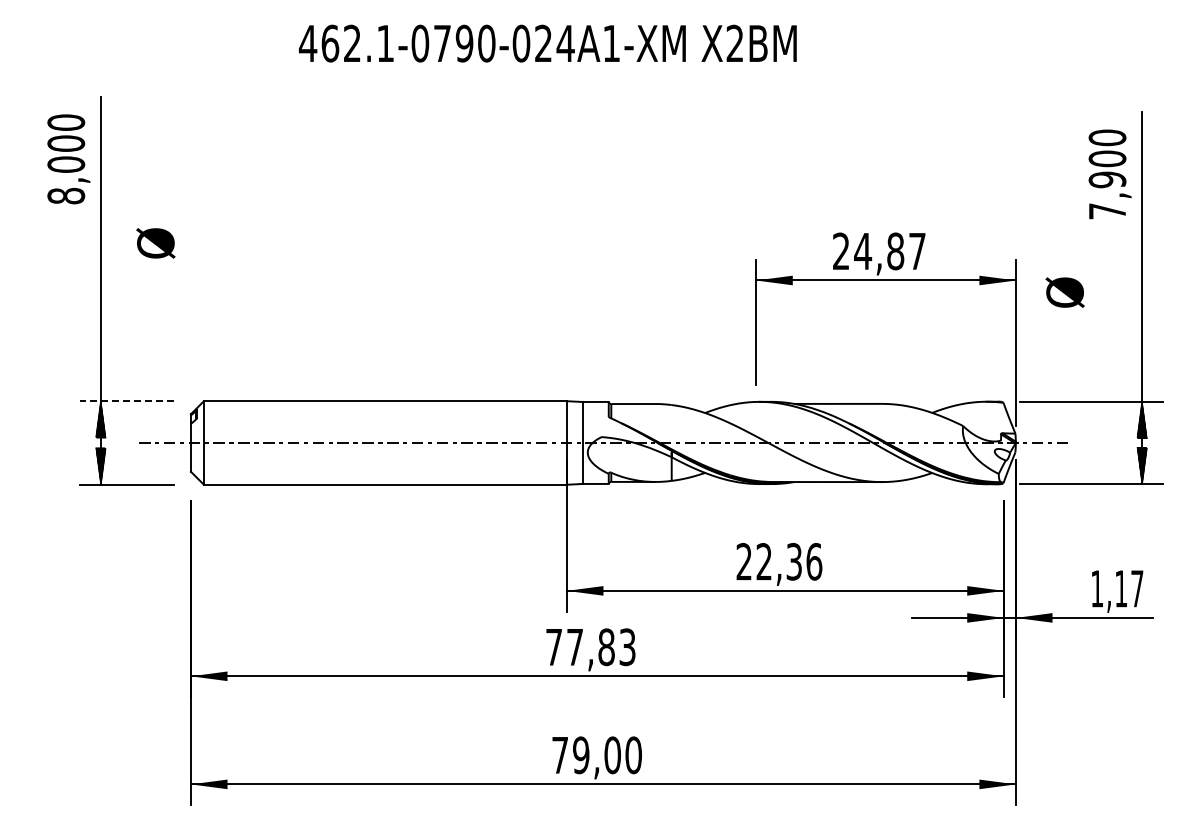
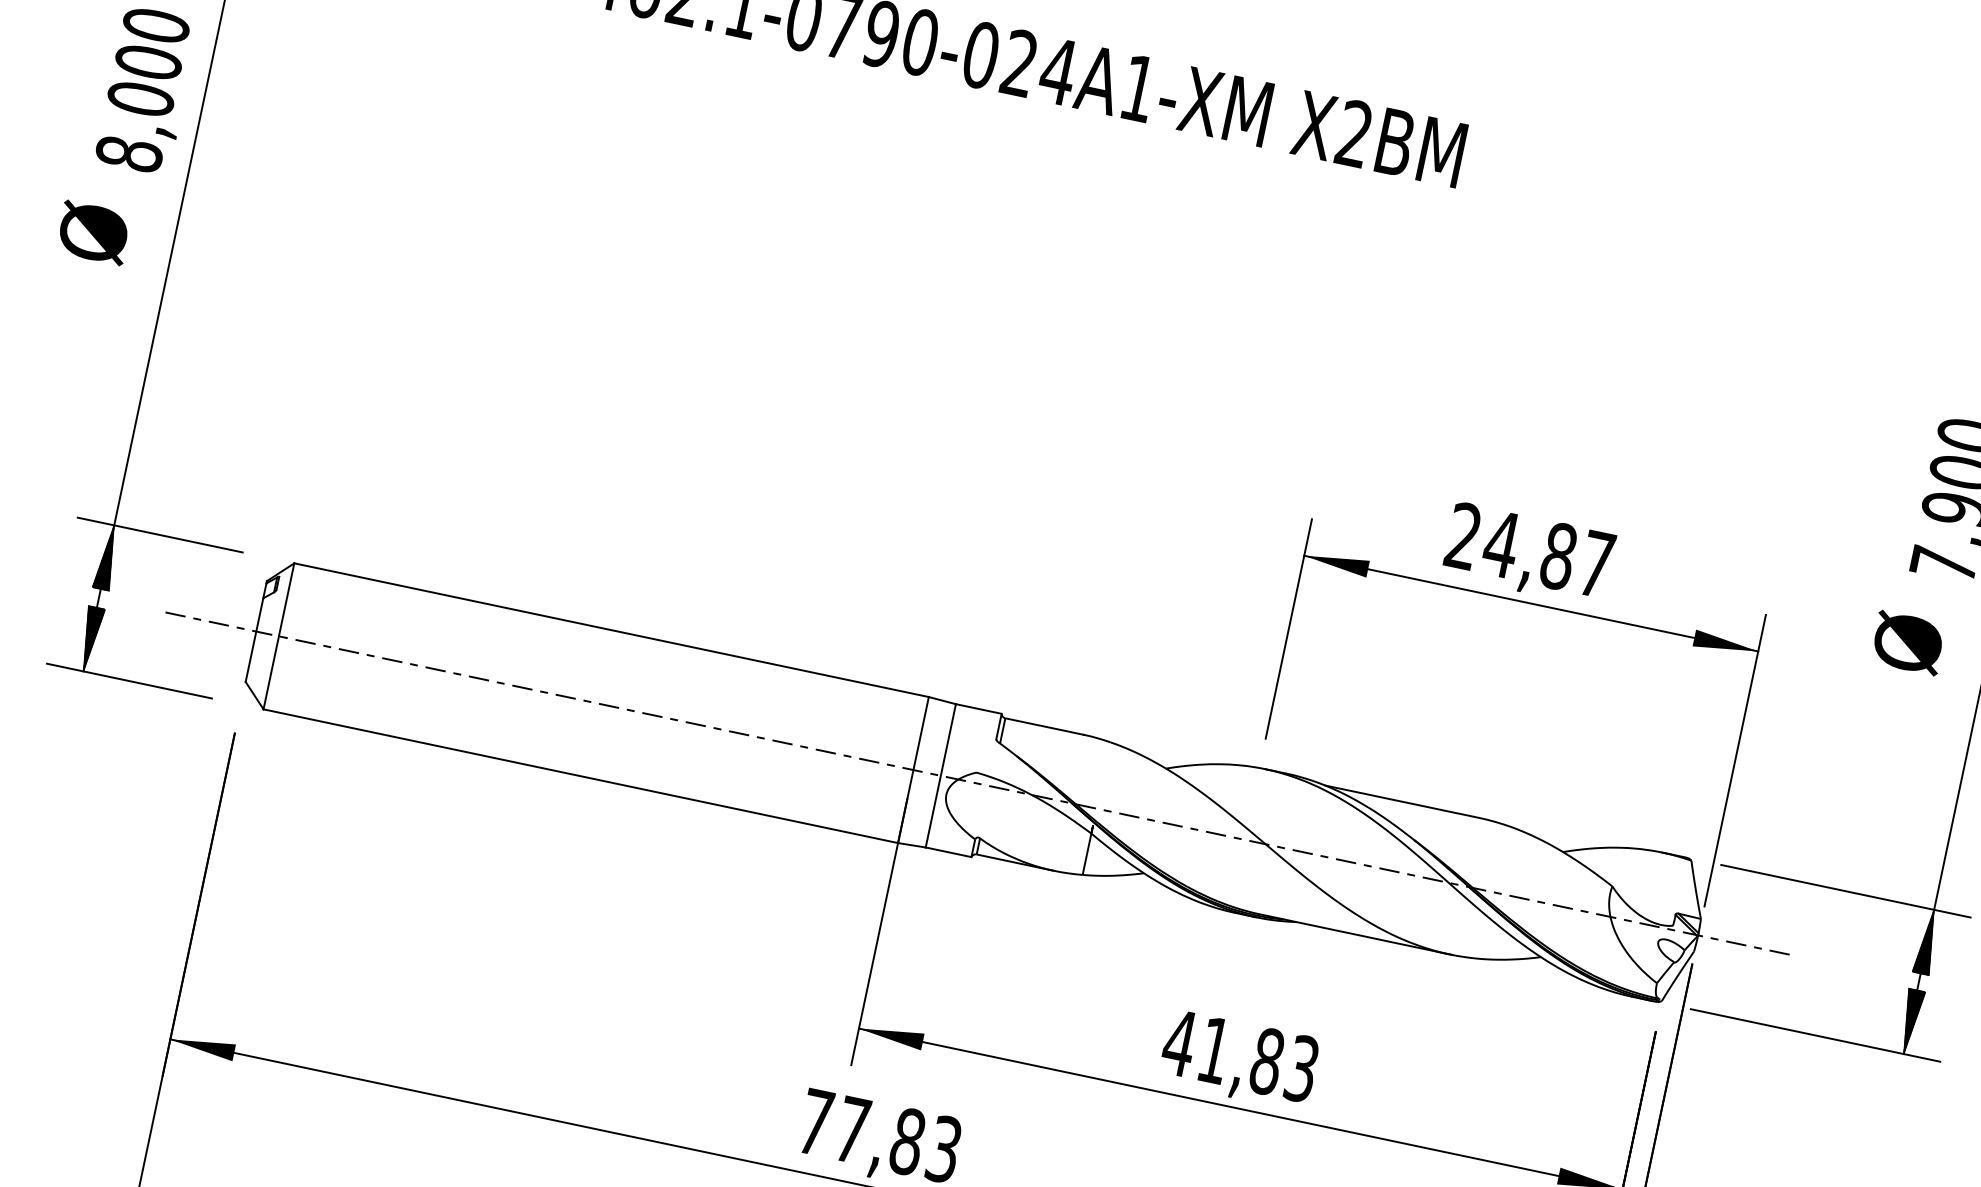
text: (155, 243) -> (92, 232), moved
text: (1064, 292) -> (1907, 642), moved
line: (126, 401) -> (158, 535), dashed -> solid
text: (778, 561) -> (1239, 1055), 22,36 -> 41,83

